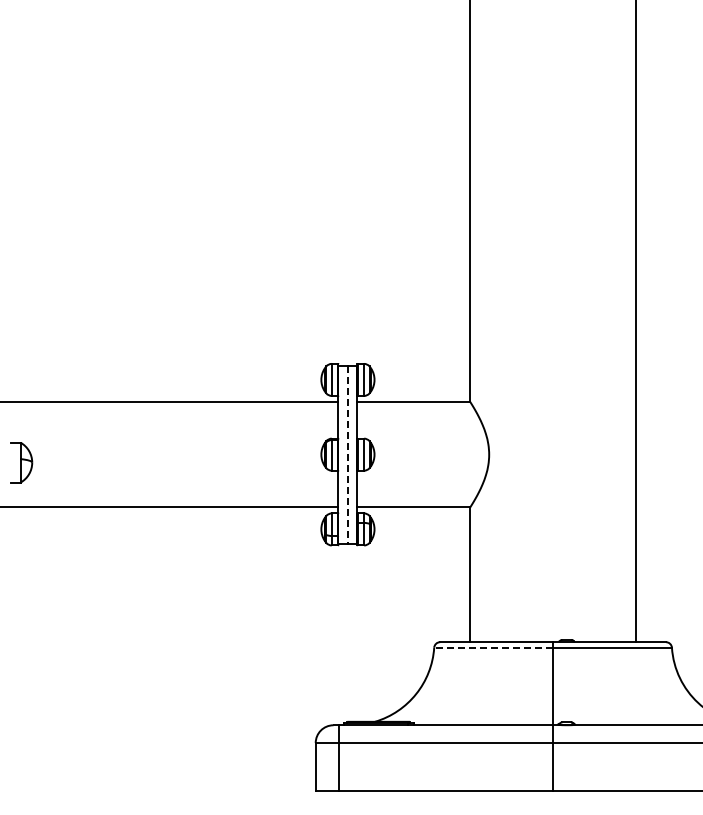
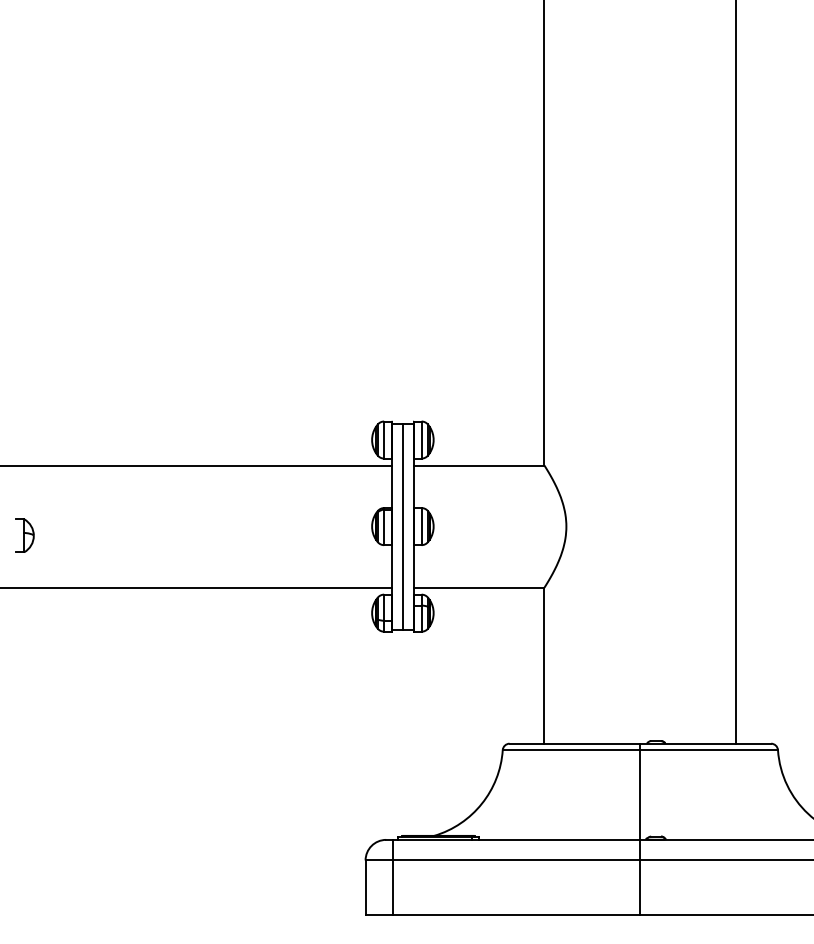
line: (347, 455) -> (402, 527), dashed -> solid
part: (21, 462) -> (24, 535), size x0.71
line: (493, 647) -> (571, 749), dashed -> solid

